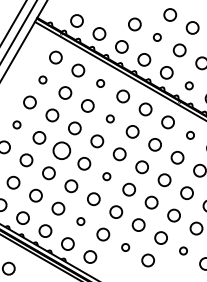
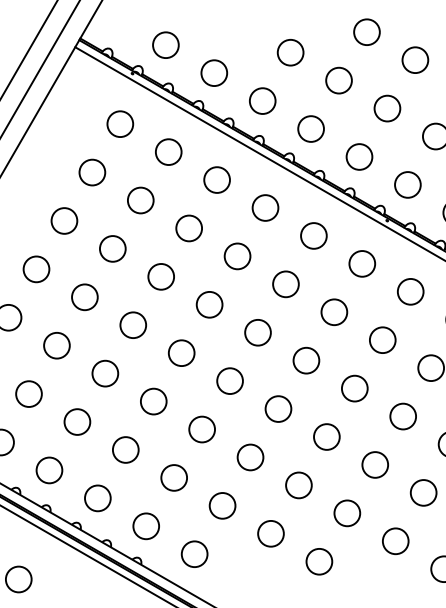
circle: (157, 37) -> (339, 80), size x1.67
circle: (42, 79) -> (91, 171), size x1.67
circle: (100, 83) -> (216, 179), size x1.67
circle: (189, 85) -> (408, 184), size x1.67
circle: (110, 118) -> (238, 255), size x1.67
circle: (16, 124) -> (35, 268), size x1.67
circle: (190, 135) -> (410, 292), size x1.67
circle: (61, 150) -> (132, 324), size x0.71
circle: (106, 176) -> (229, 380), size x1.67
circle: (80, 221) -> (173, 477), size x1.67
circle: (125, 247) -> (270, 533), size x1.67
circle: (183, 250) -> (395, 540), size x1.67

